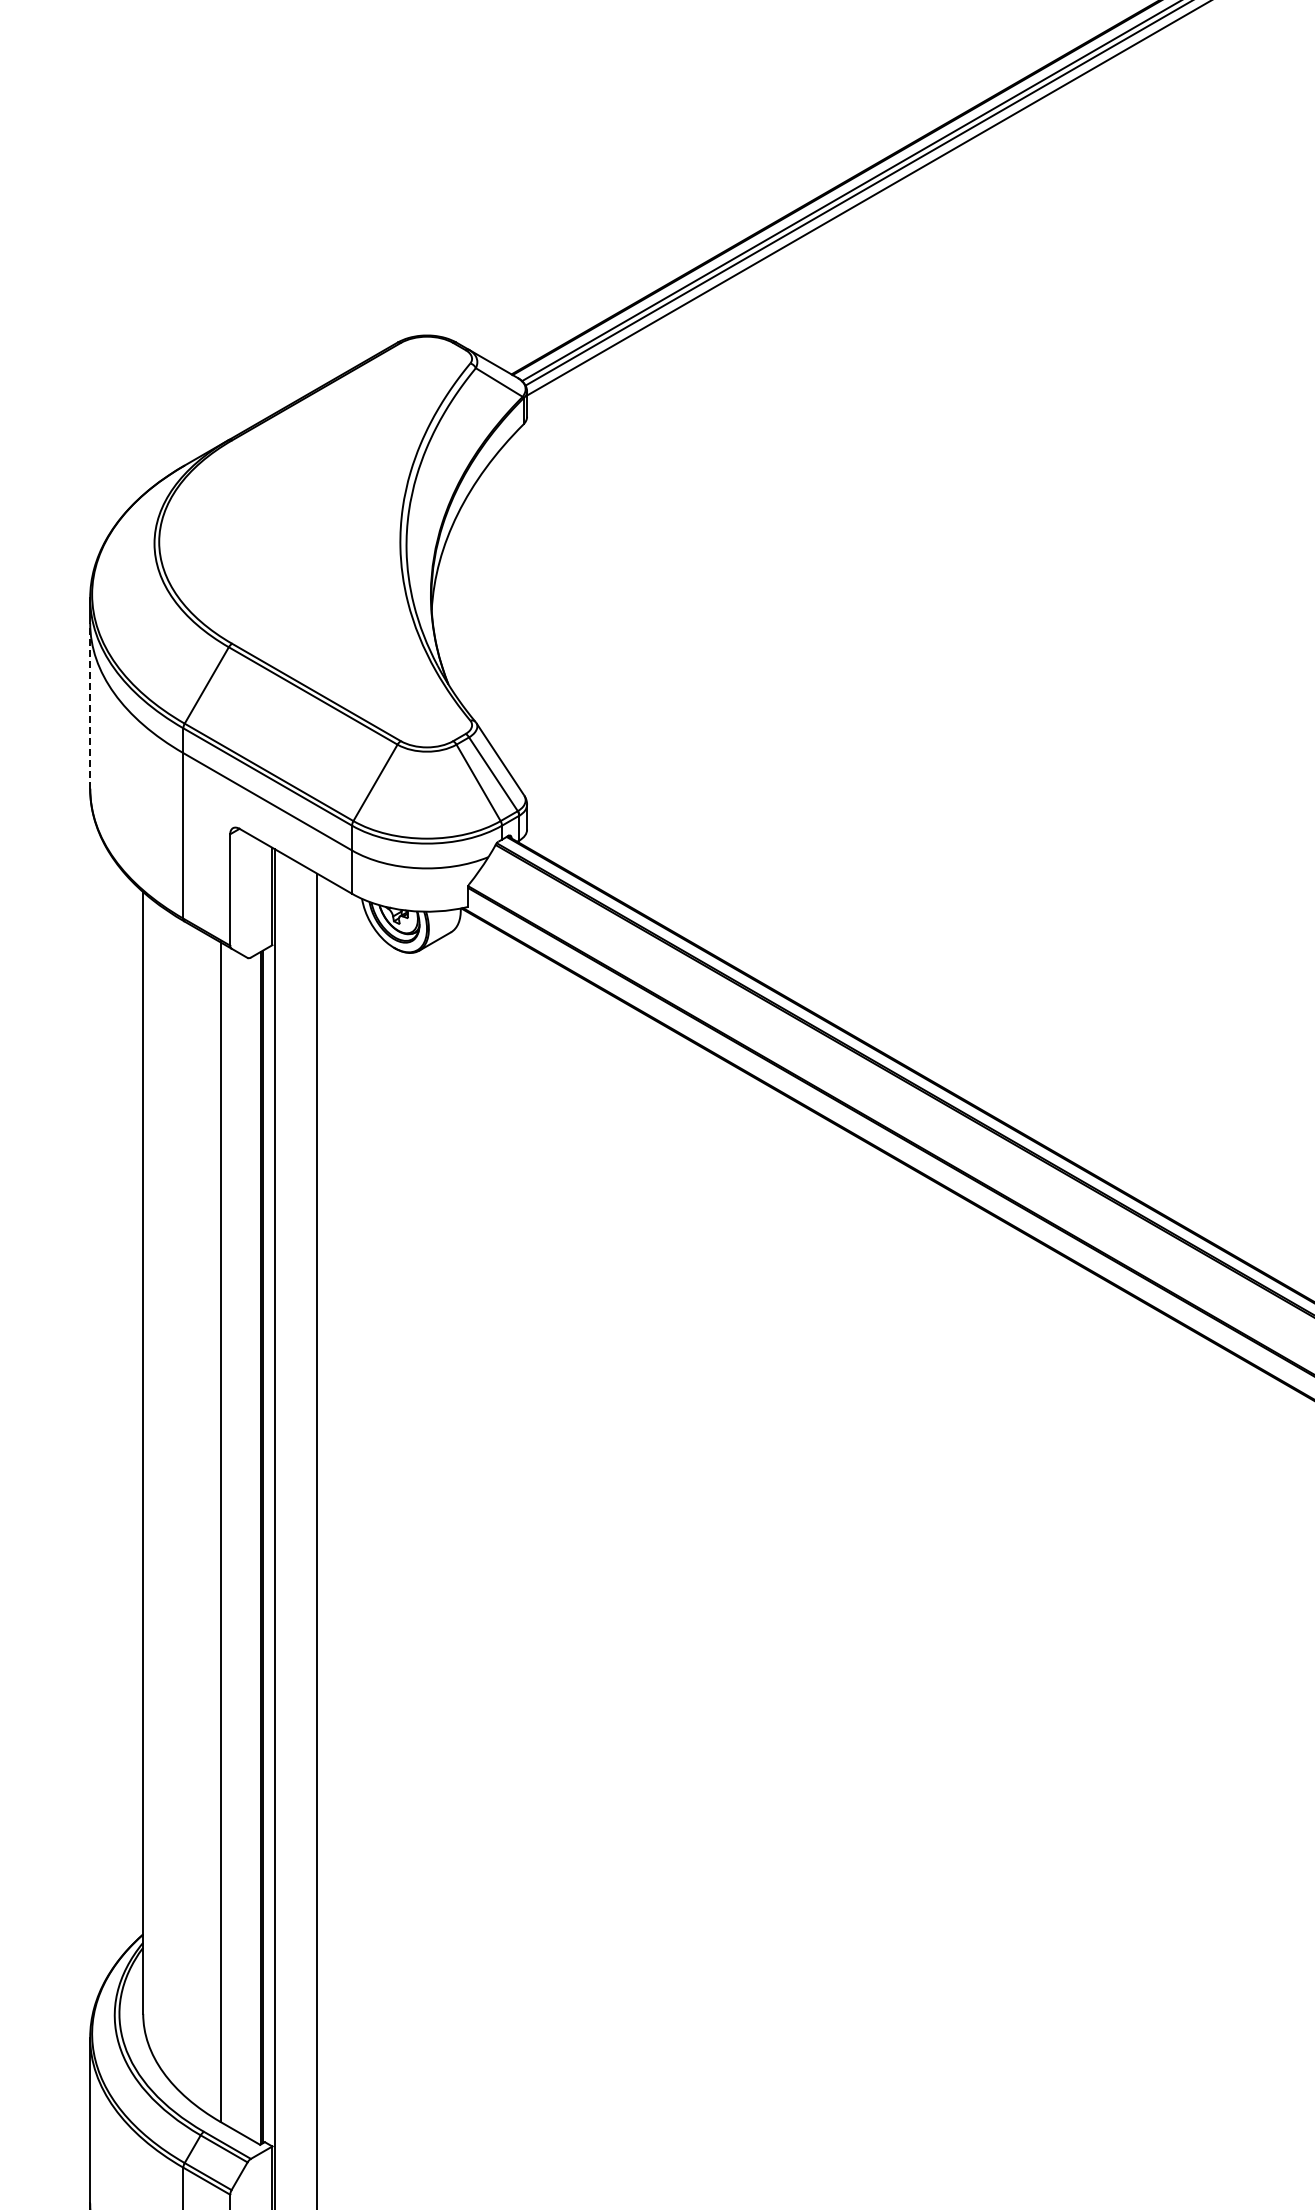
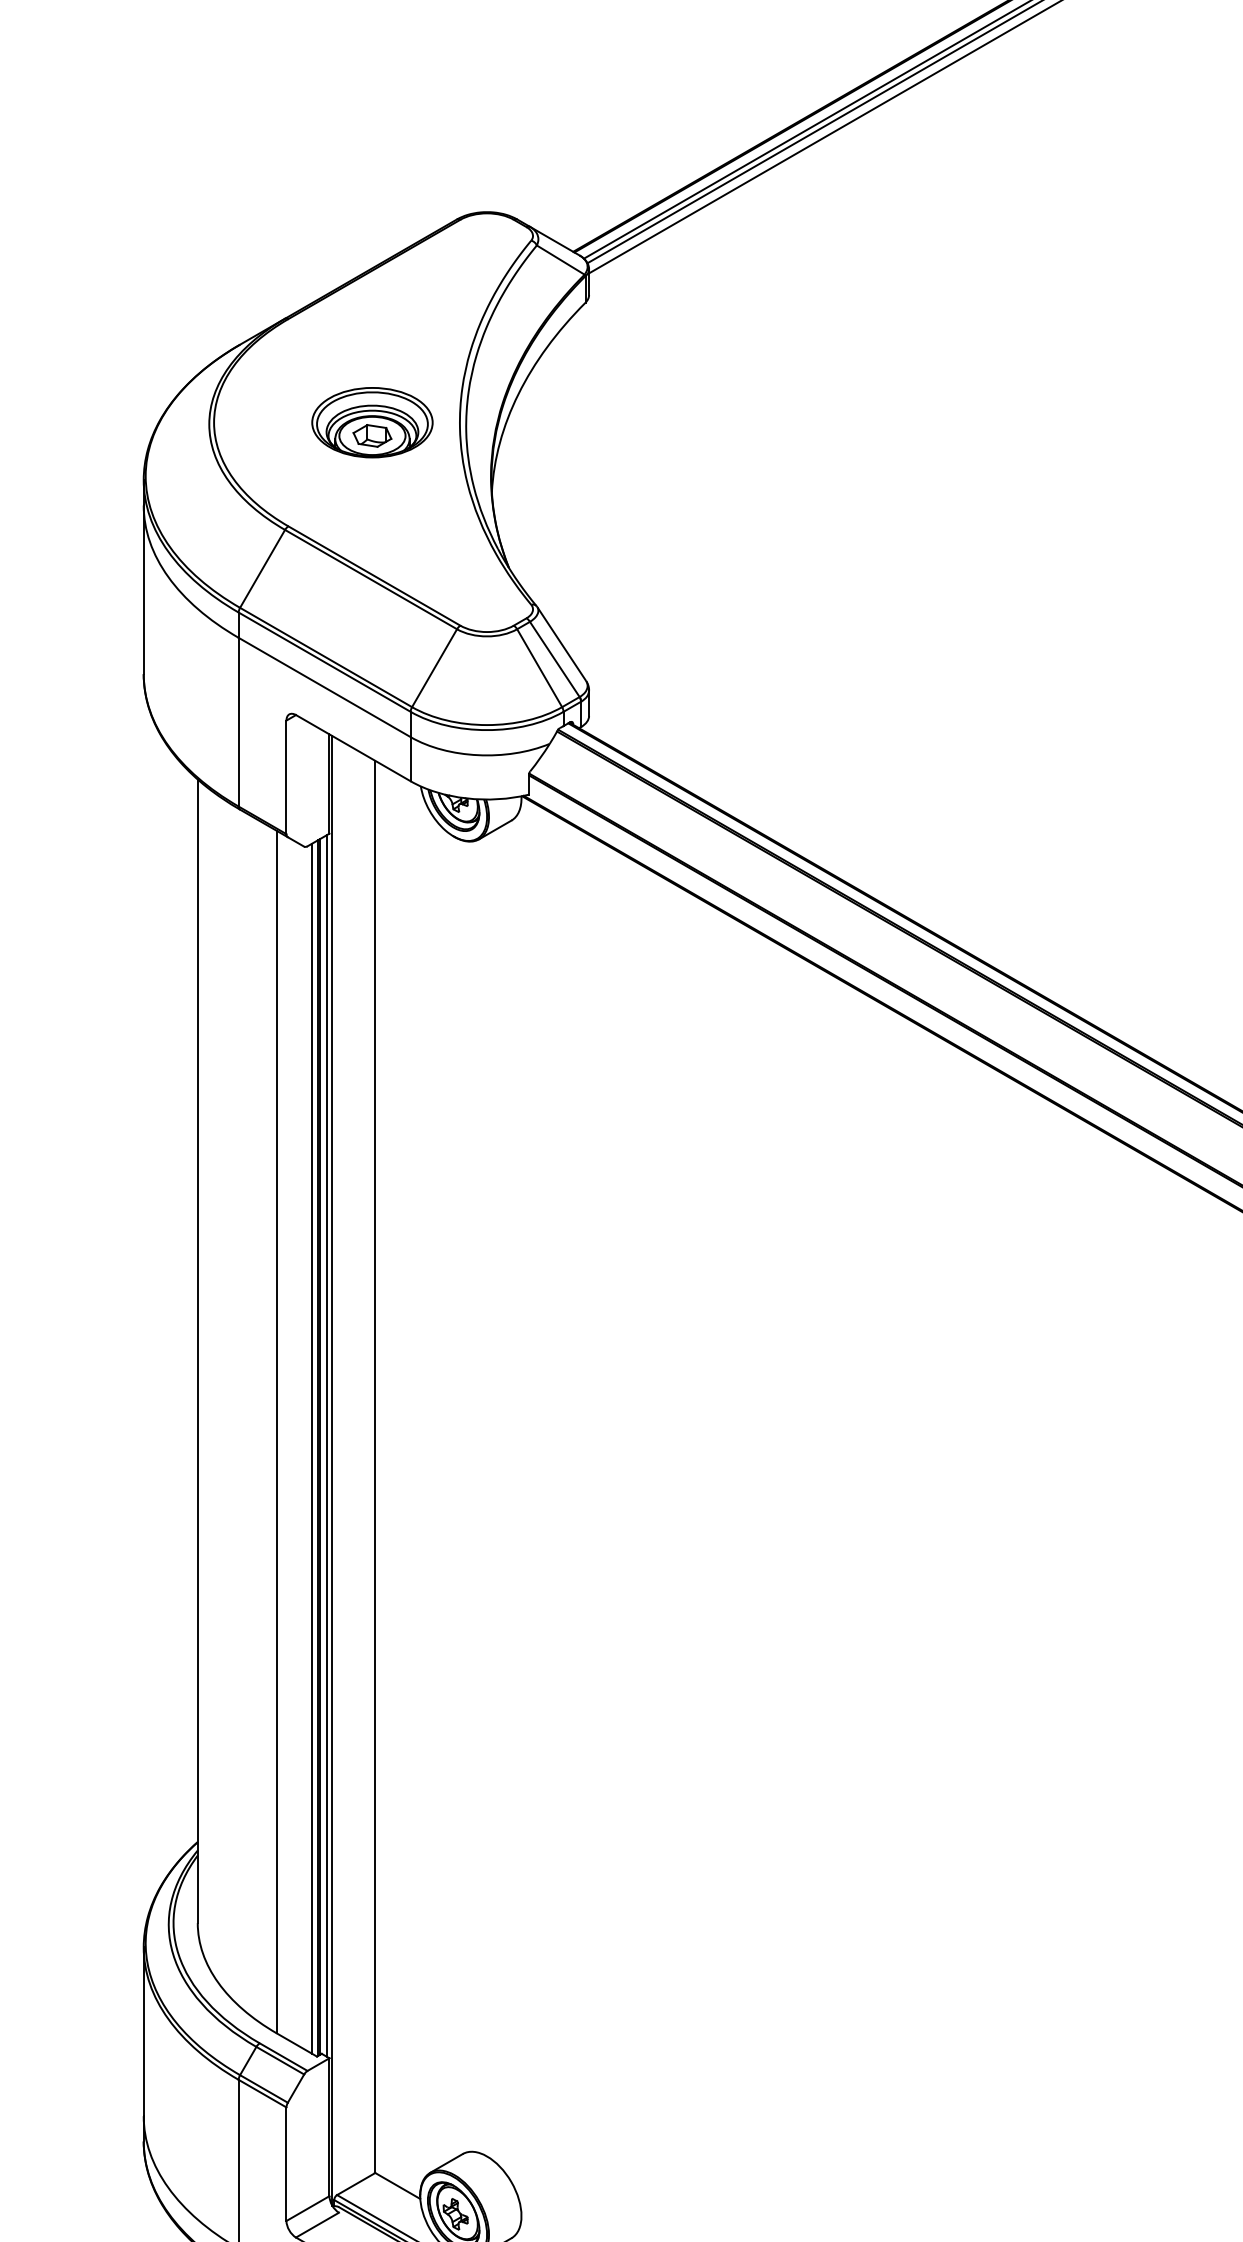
part: (314, 542) -> (372, 423), added
line: (90, 705) -> (144, 589), dashed -> solid
line: (269, 1545) -> (326, 1445), added
line: (255, 1548) -> (312, 1448), added

